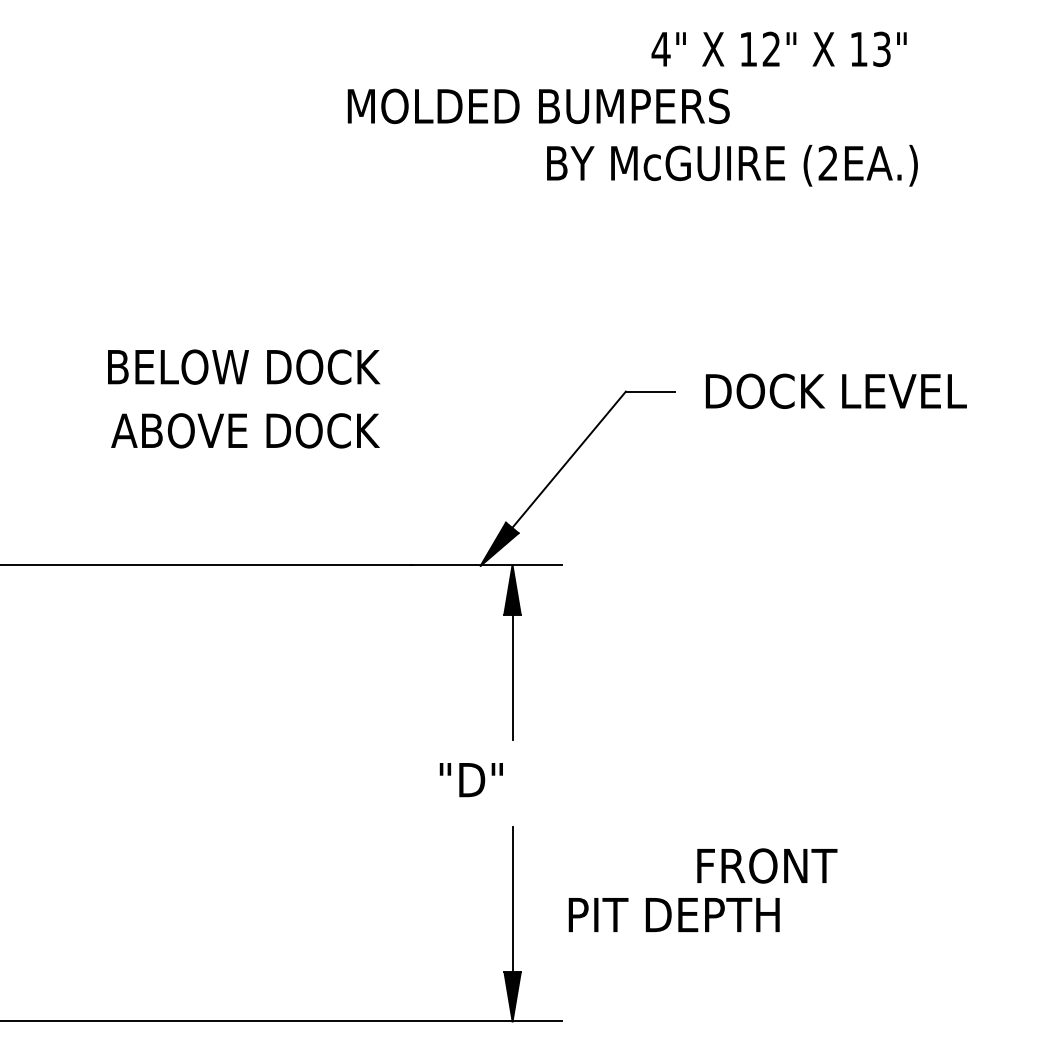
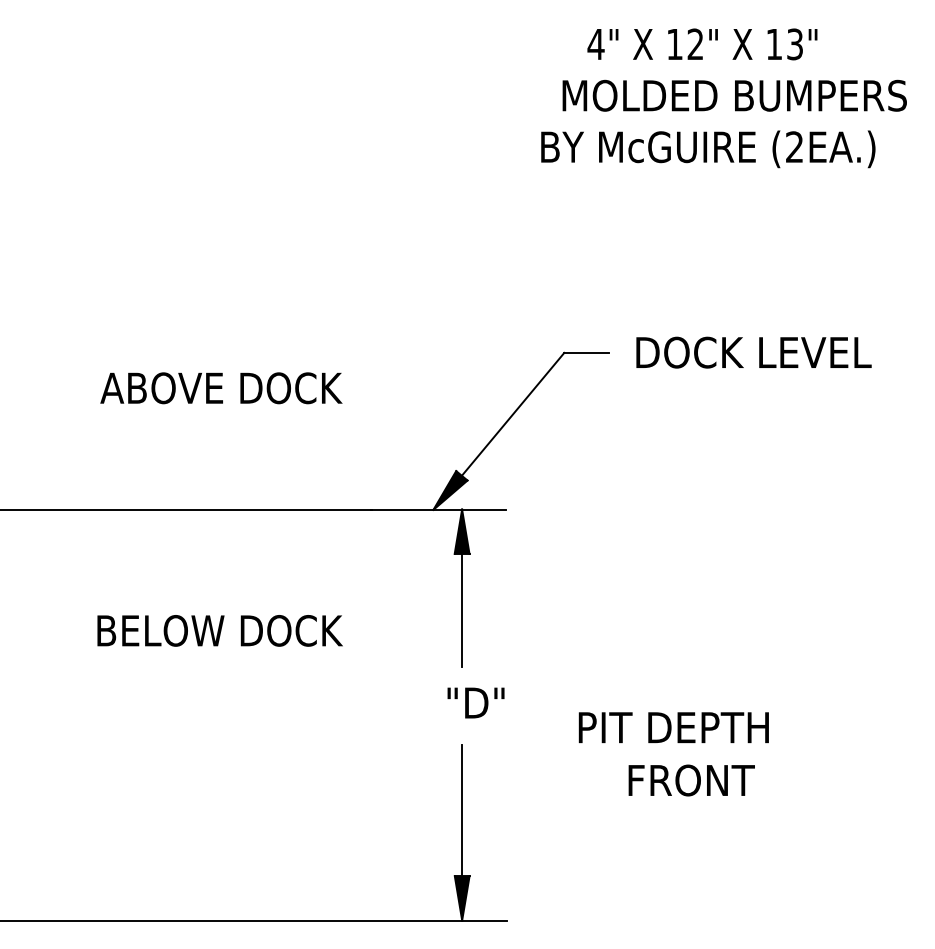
text: (538, 106) -> (734, 95), moved
text: (732, 165) -> (708, 149), moved
text: (243, 366) -> (219, 630), moved
text: (470, 779) -> (475, 702), moved
text: (673, 914) -> (673, 727), moved

